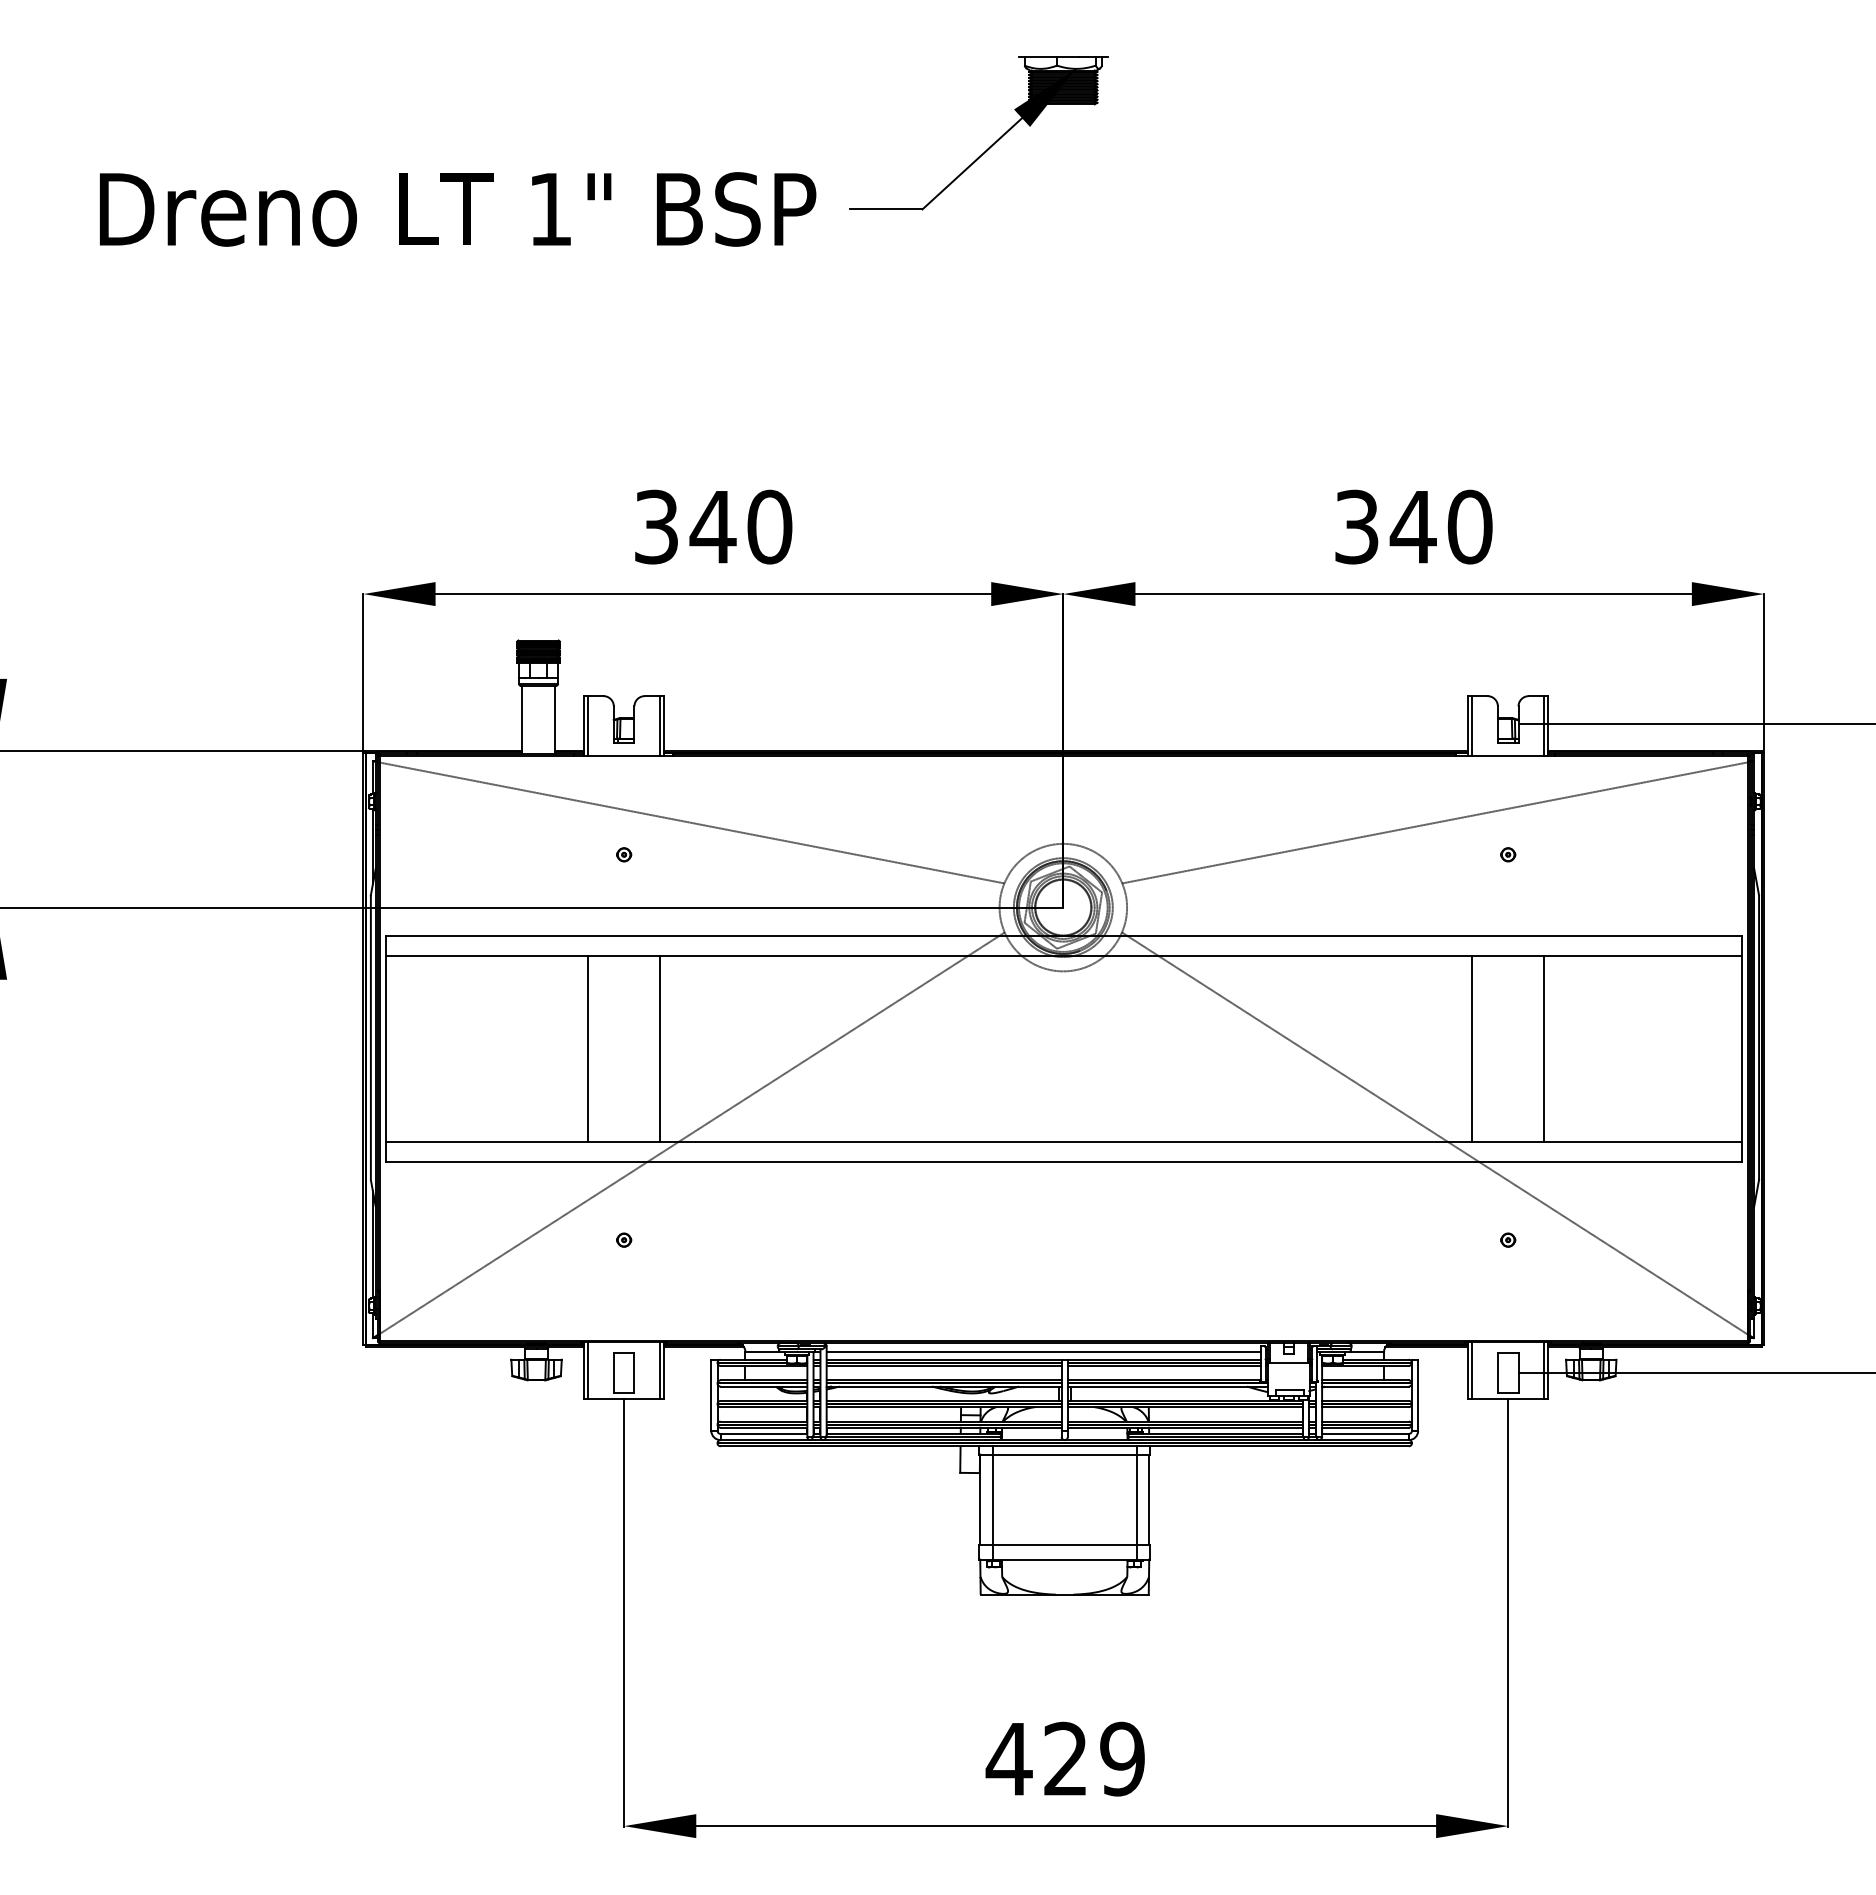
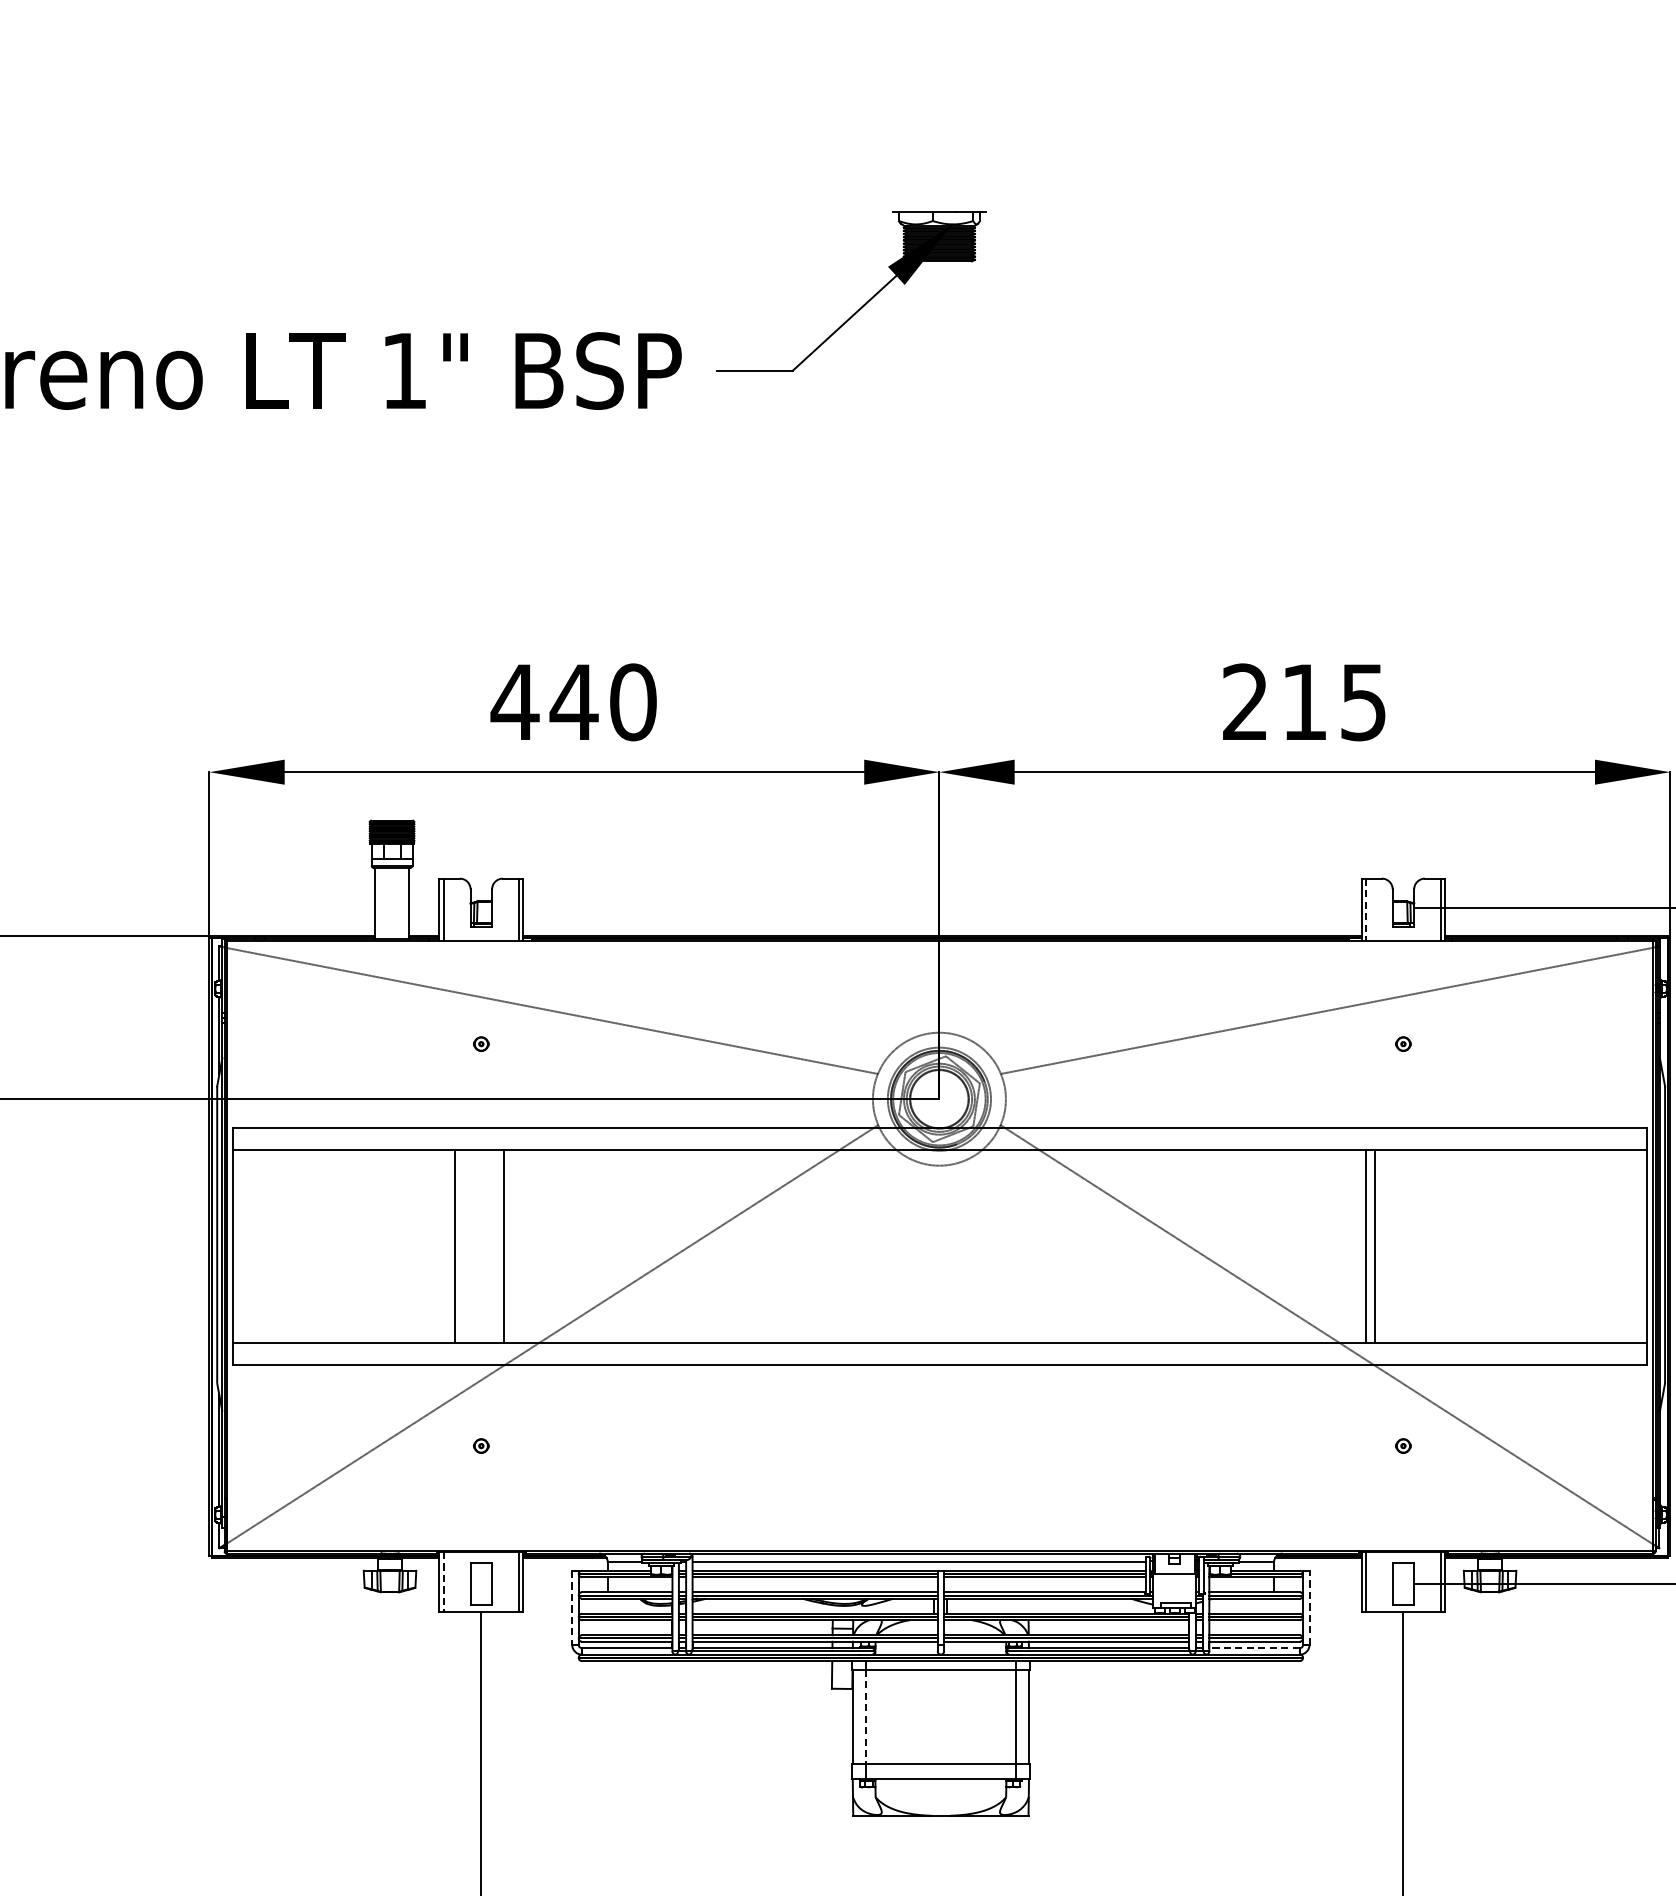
text: (656, 526) -> (515, 701), 340 -> 440
text: (1413, 526) -> (1304, 701), 340 -> 215
line: (1472, 726) -> (1366, 910), solid -> dashed
line: (588, 1048) -> (504, 1246), moved
line: (660, 1048) -> (455, 1246), moved
line: (1544, 1048) -> (1375, 1246), moved
line: (588, 1370) -> (444, 1581), solid -> dashed
line: (711, 1395) -> (572, 1608), solid -> dashed
line: (1418, 1395) -> (1309, 1608), solid -> dashed
line: (1364, 1433) -> (1253, 1647), solid -> dashed
line: (992, 1500) -> (865, 1717), solid -> dashed

